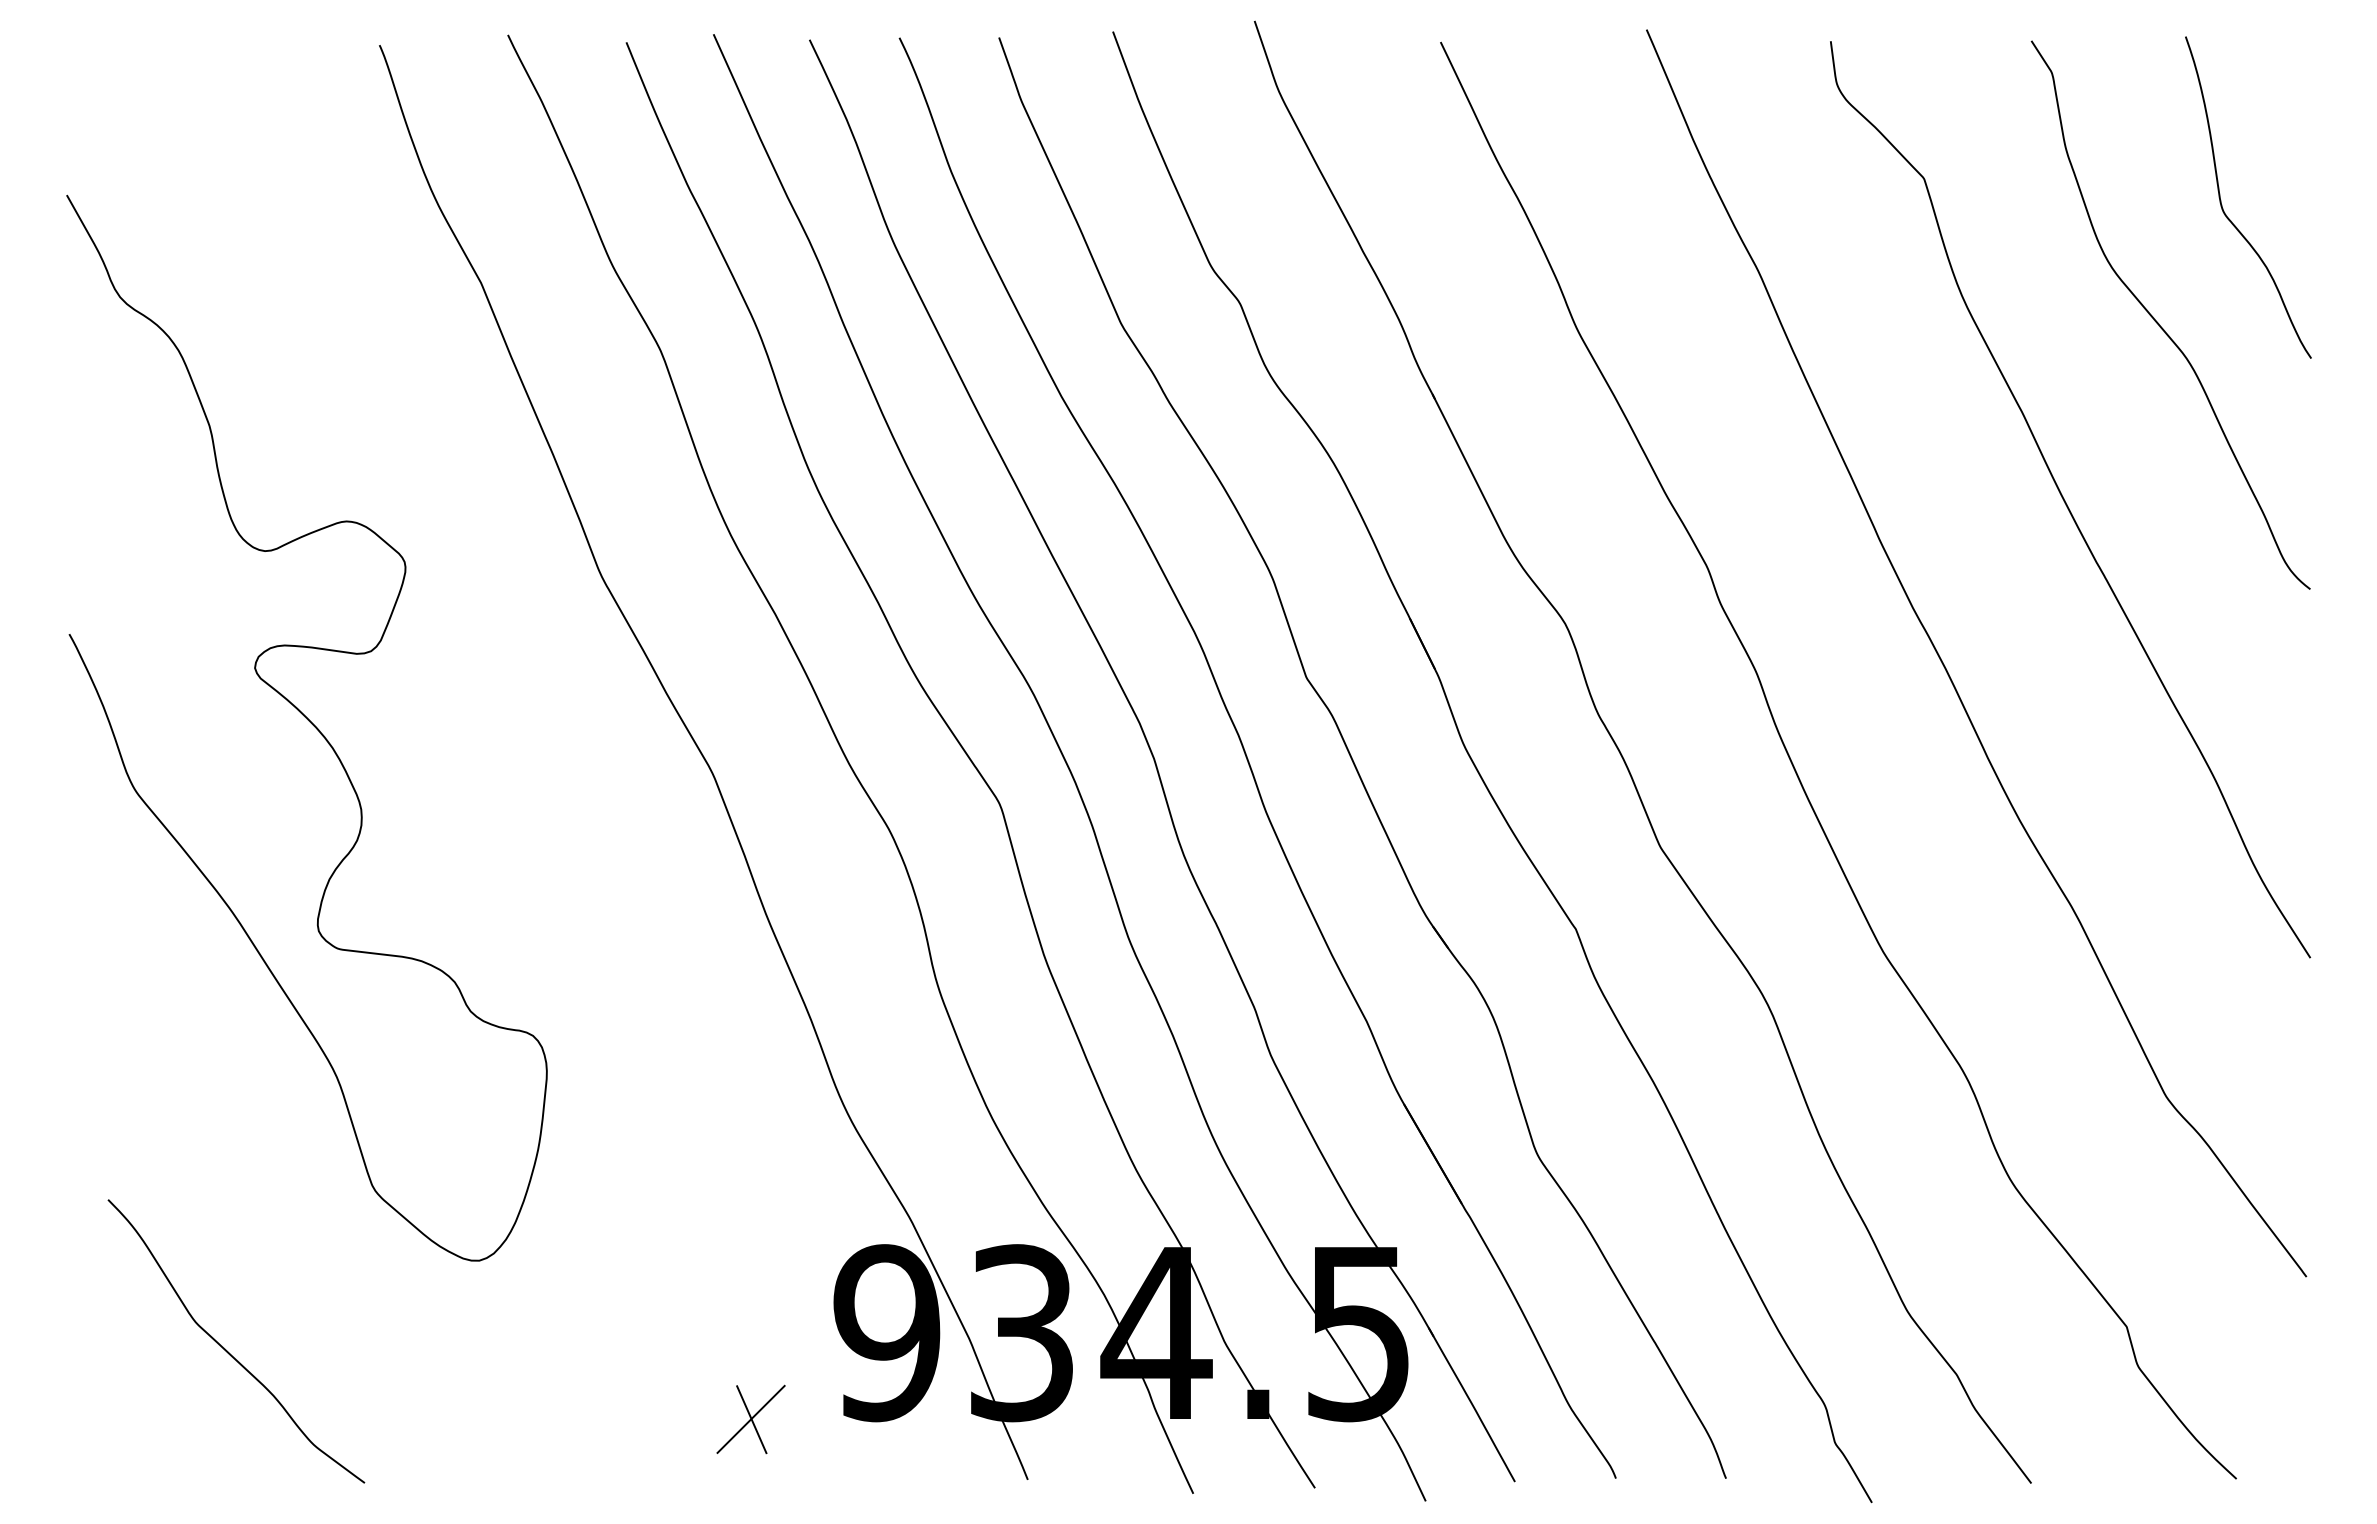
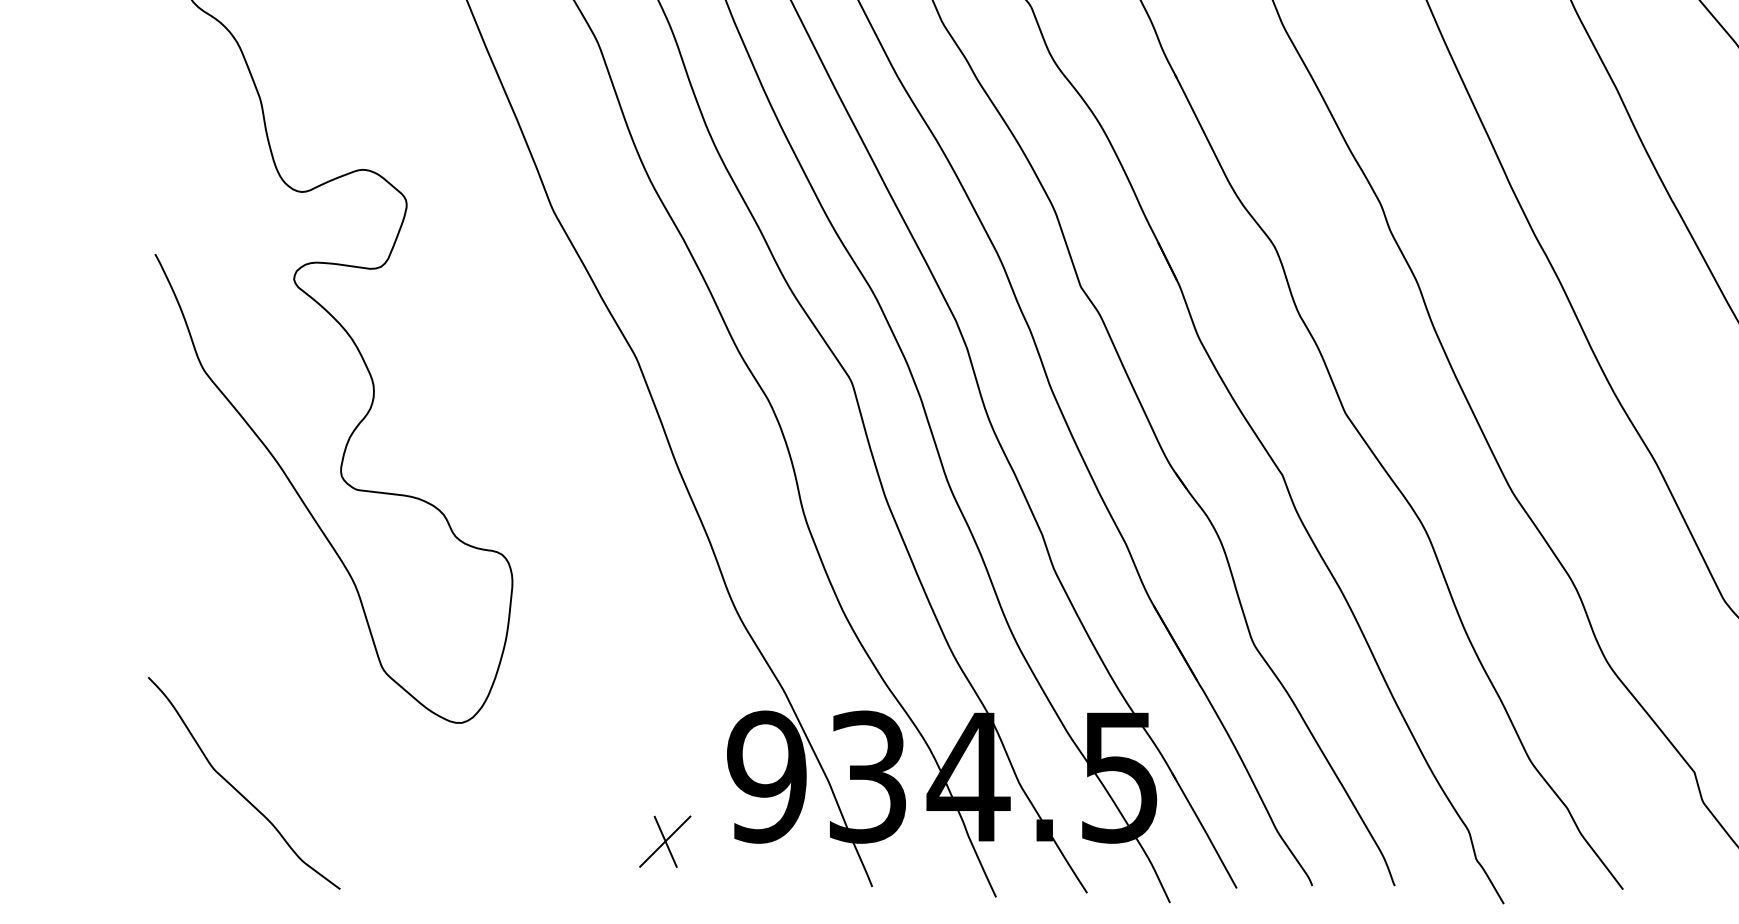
curve: (227, 1350) -> (237, 790), moved

